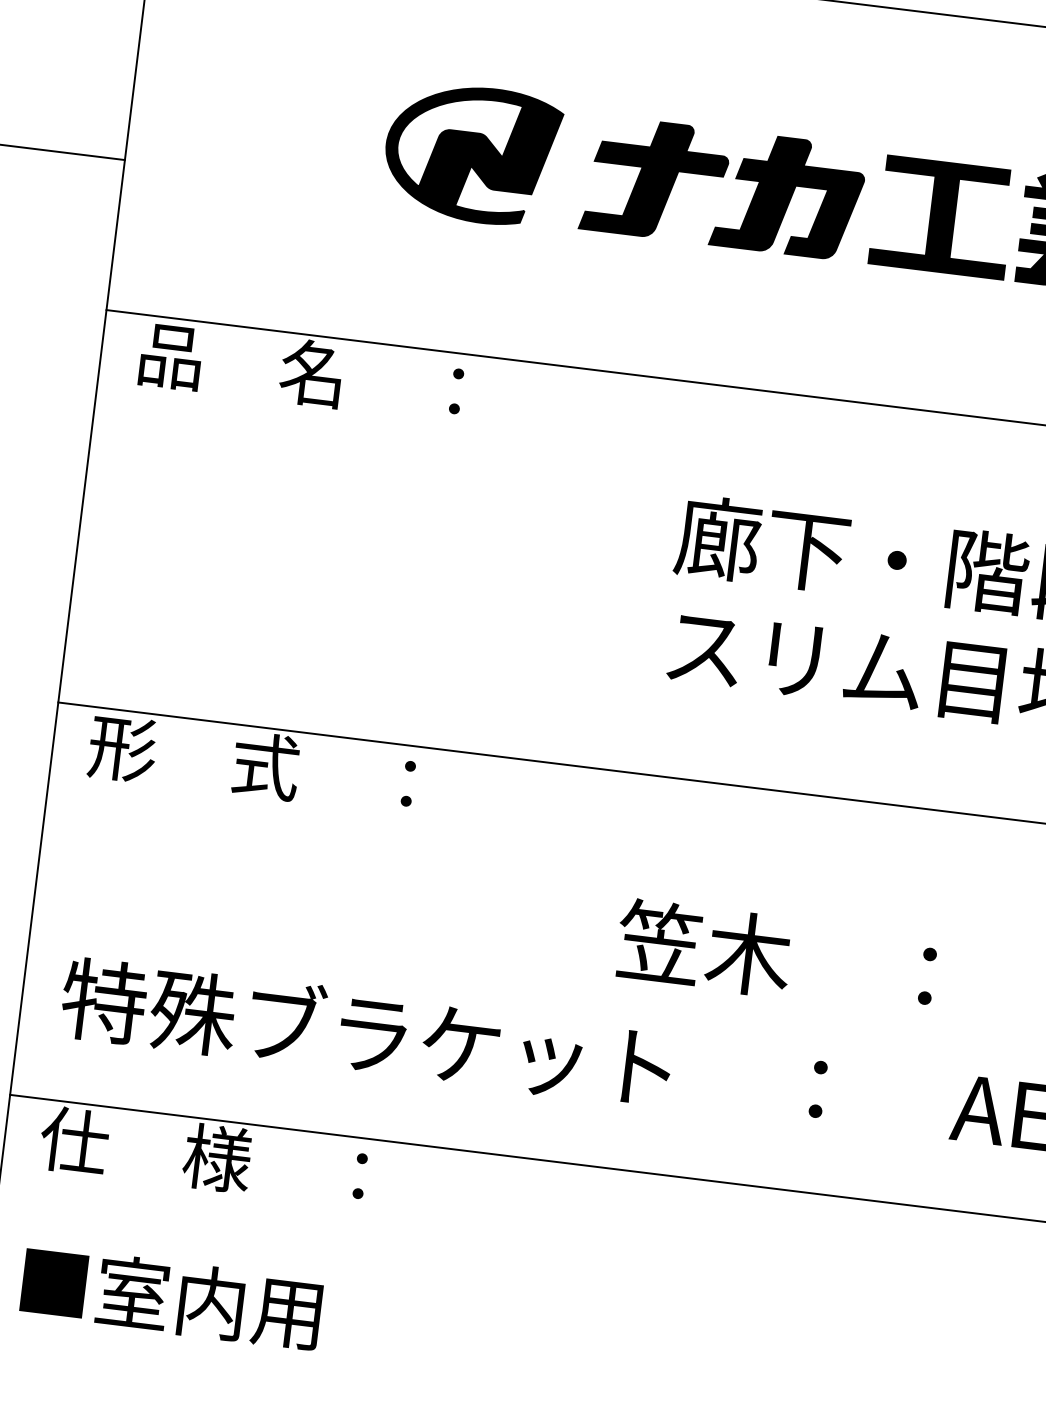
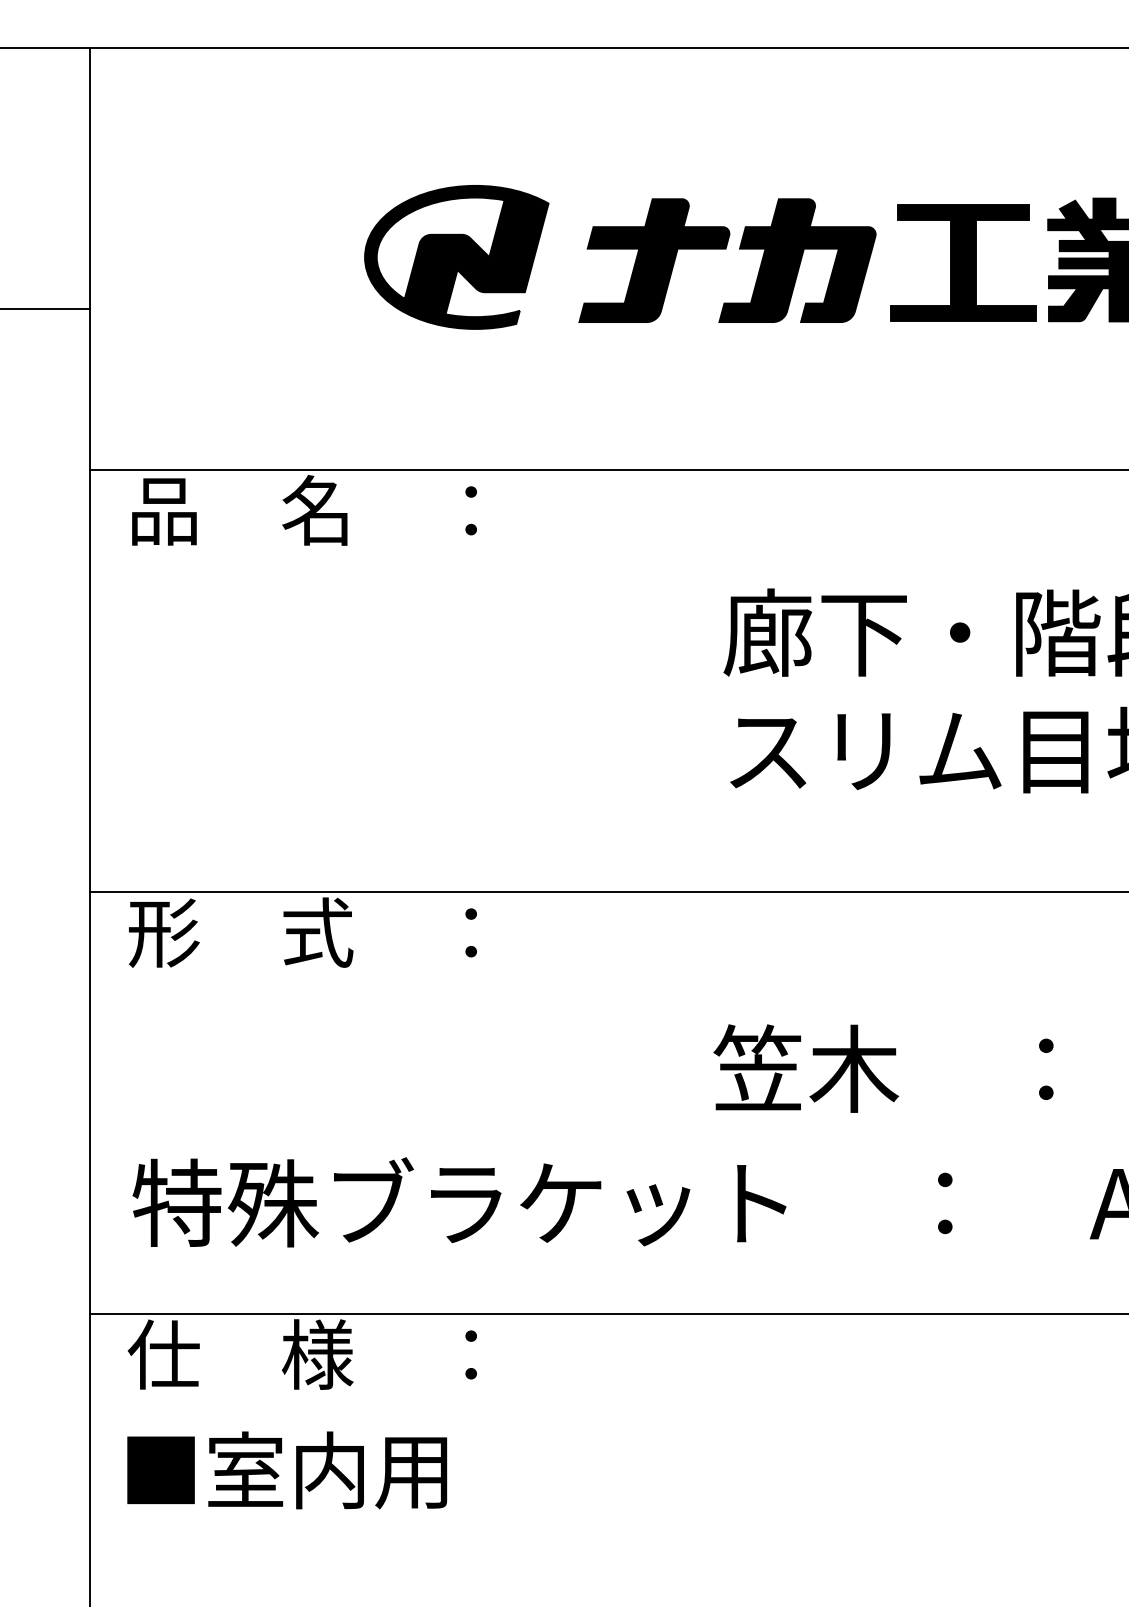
text: (171, 1297) -> (287, 1470), moved

